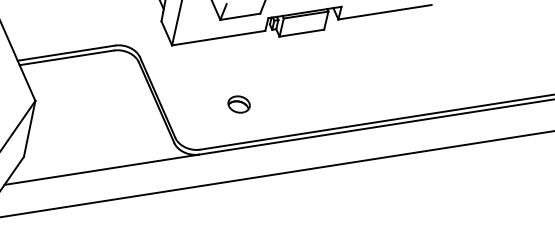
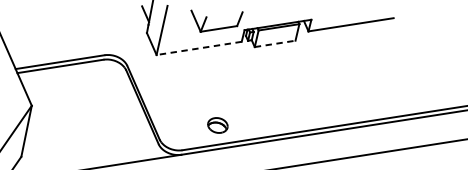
line: (301, 33) -> (274, 44), solid -> dashed
line: (218, 38) -> (199, 48), solid -> dashed
part: (238, 104) -> (217, 125), moved

